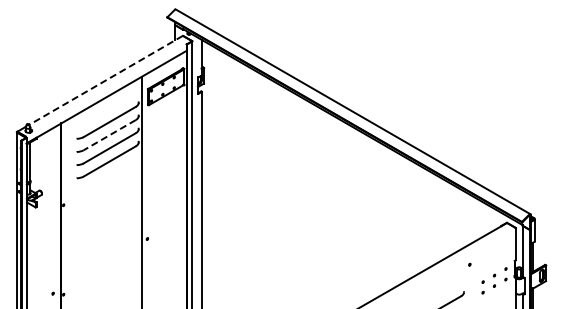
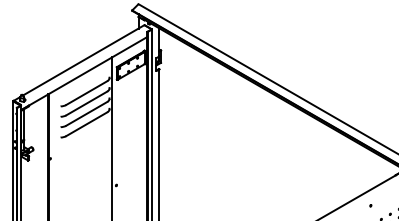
line: (106, 80) -> (84, 60), dashed -> solid
line: (109, 135) -> (86, 103), dashed -> solid

